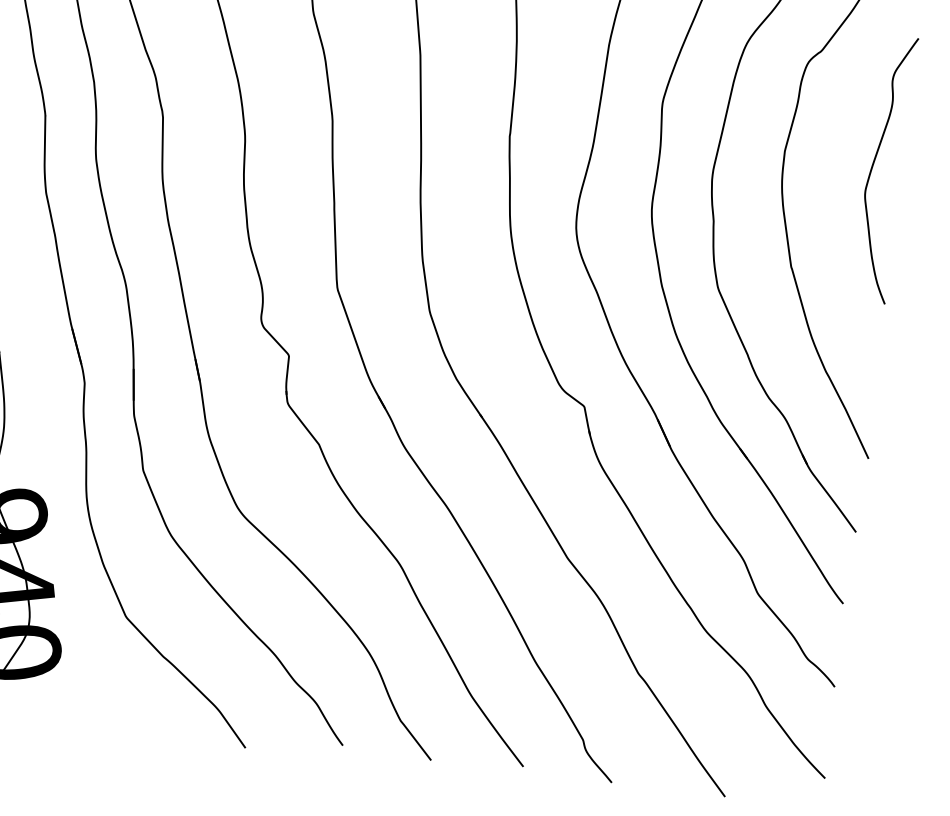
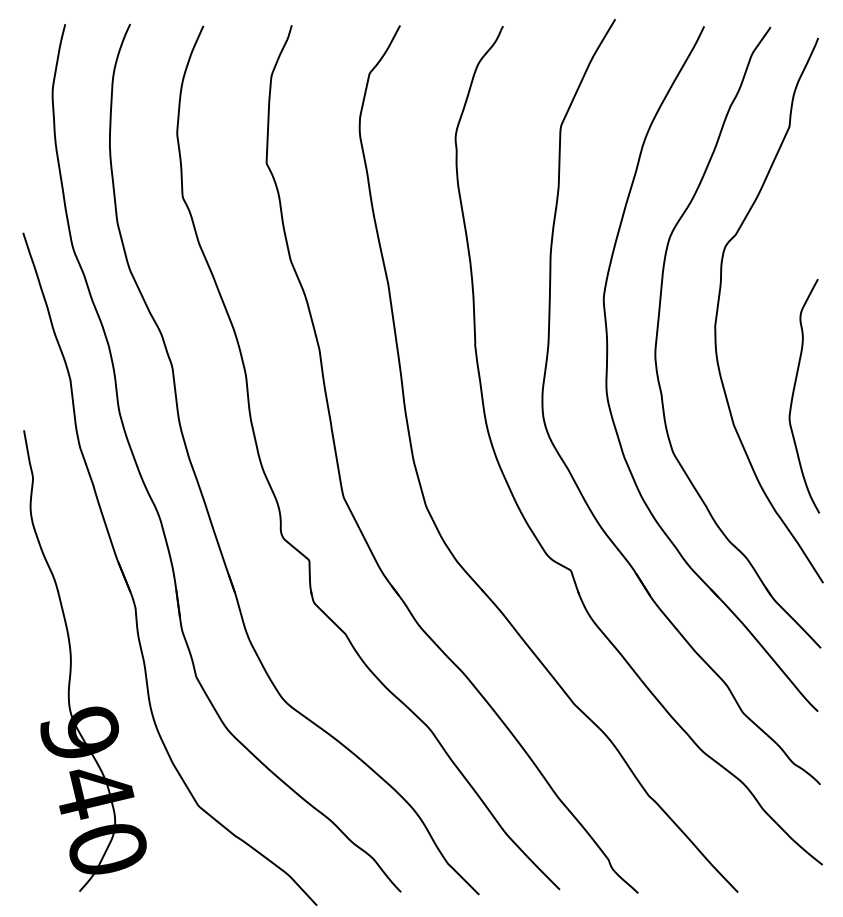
curve: (874, 163) -> (794, 392), moved

